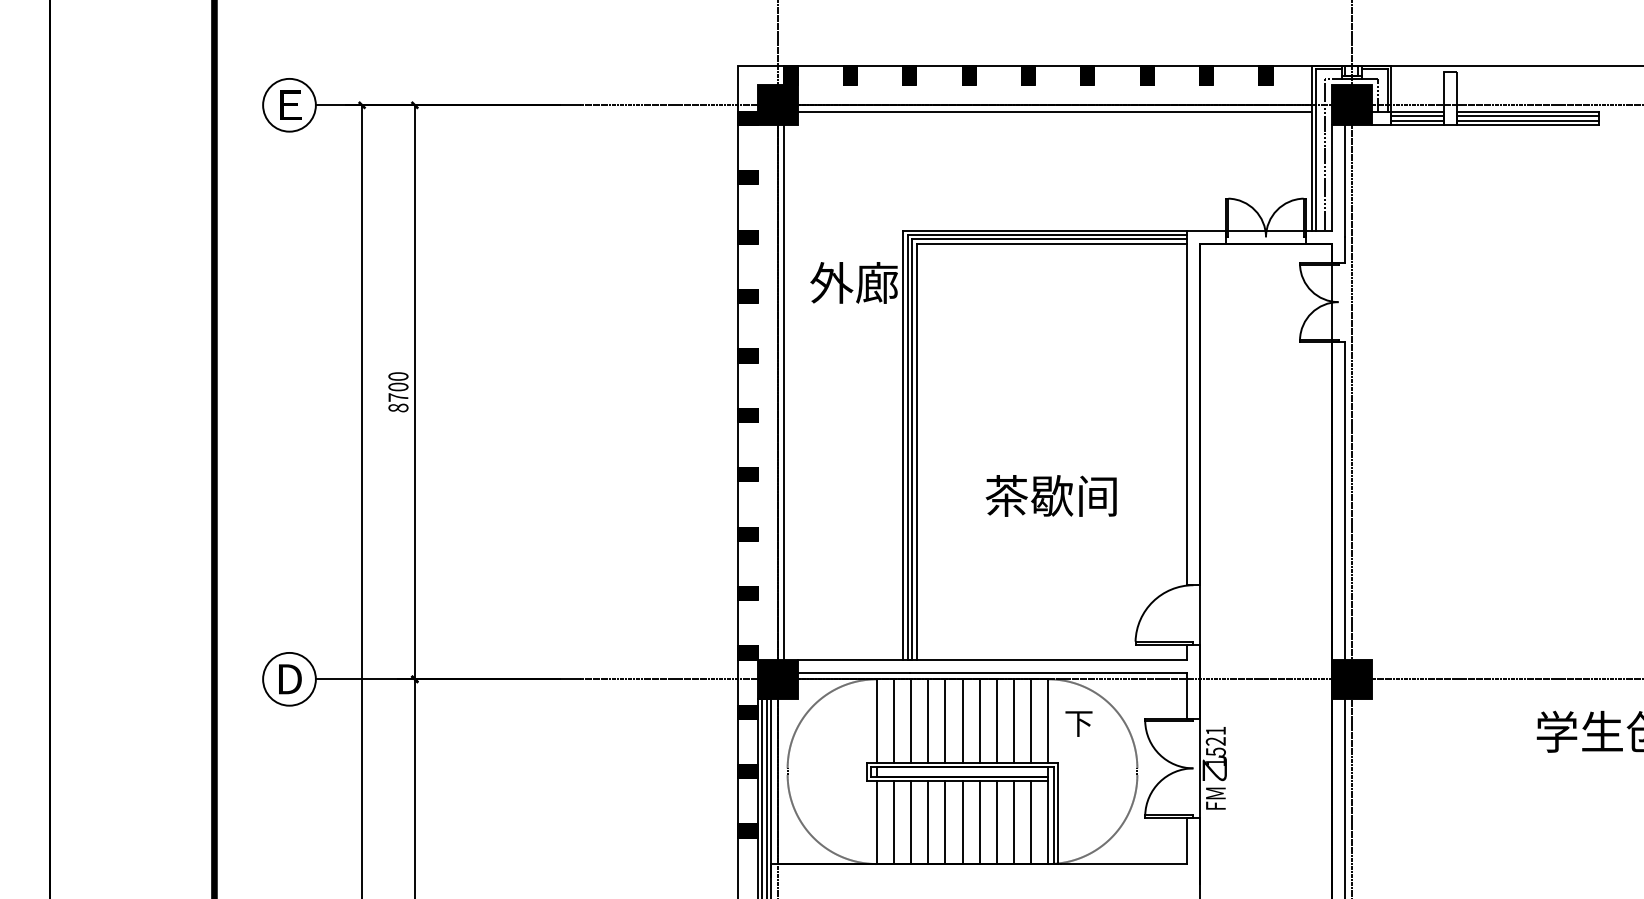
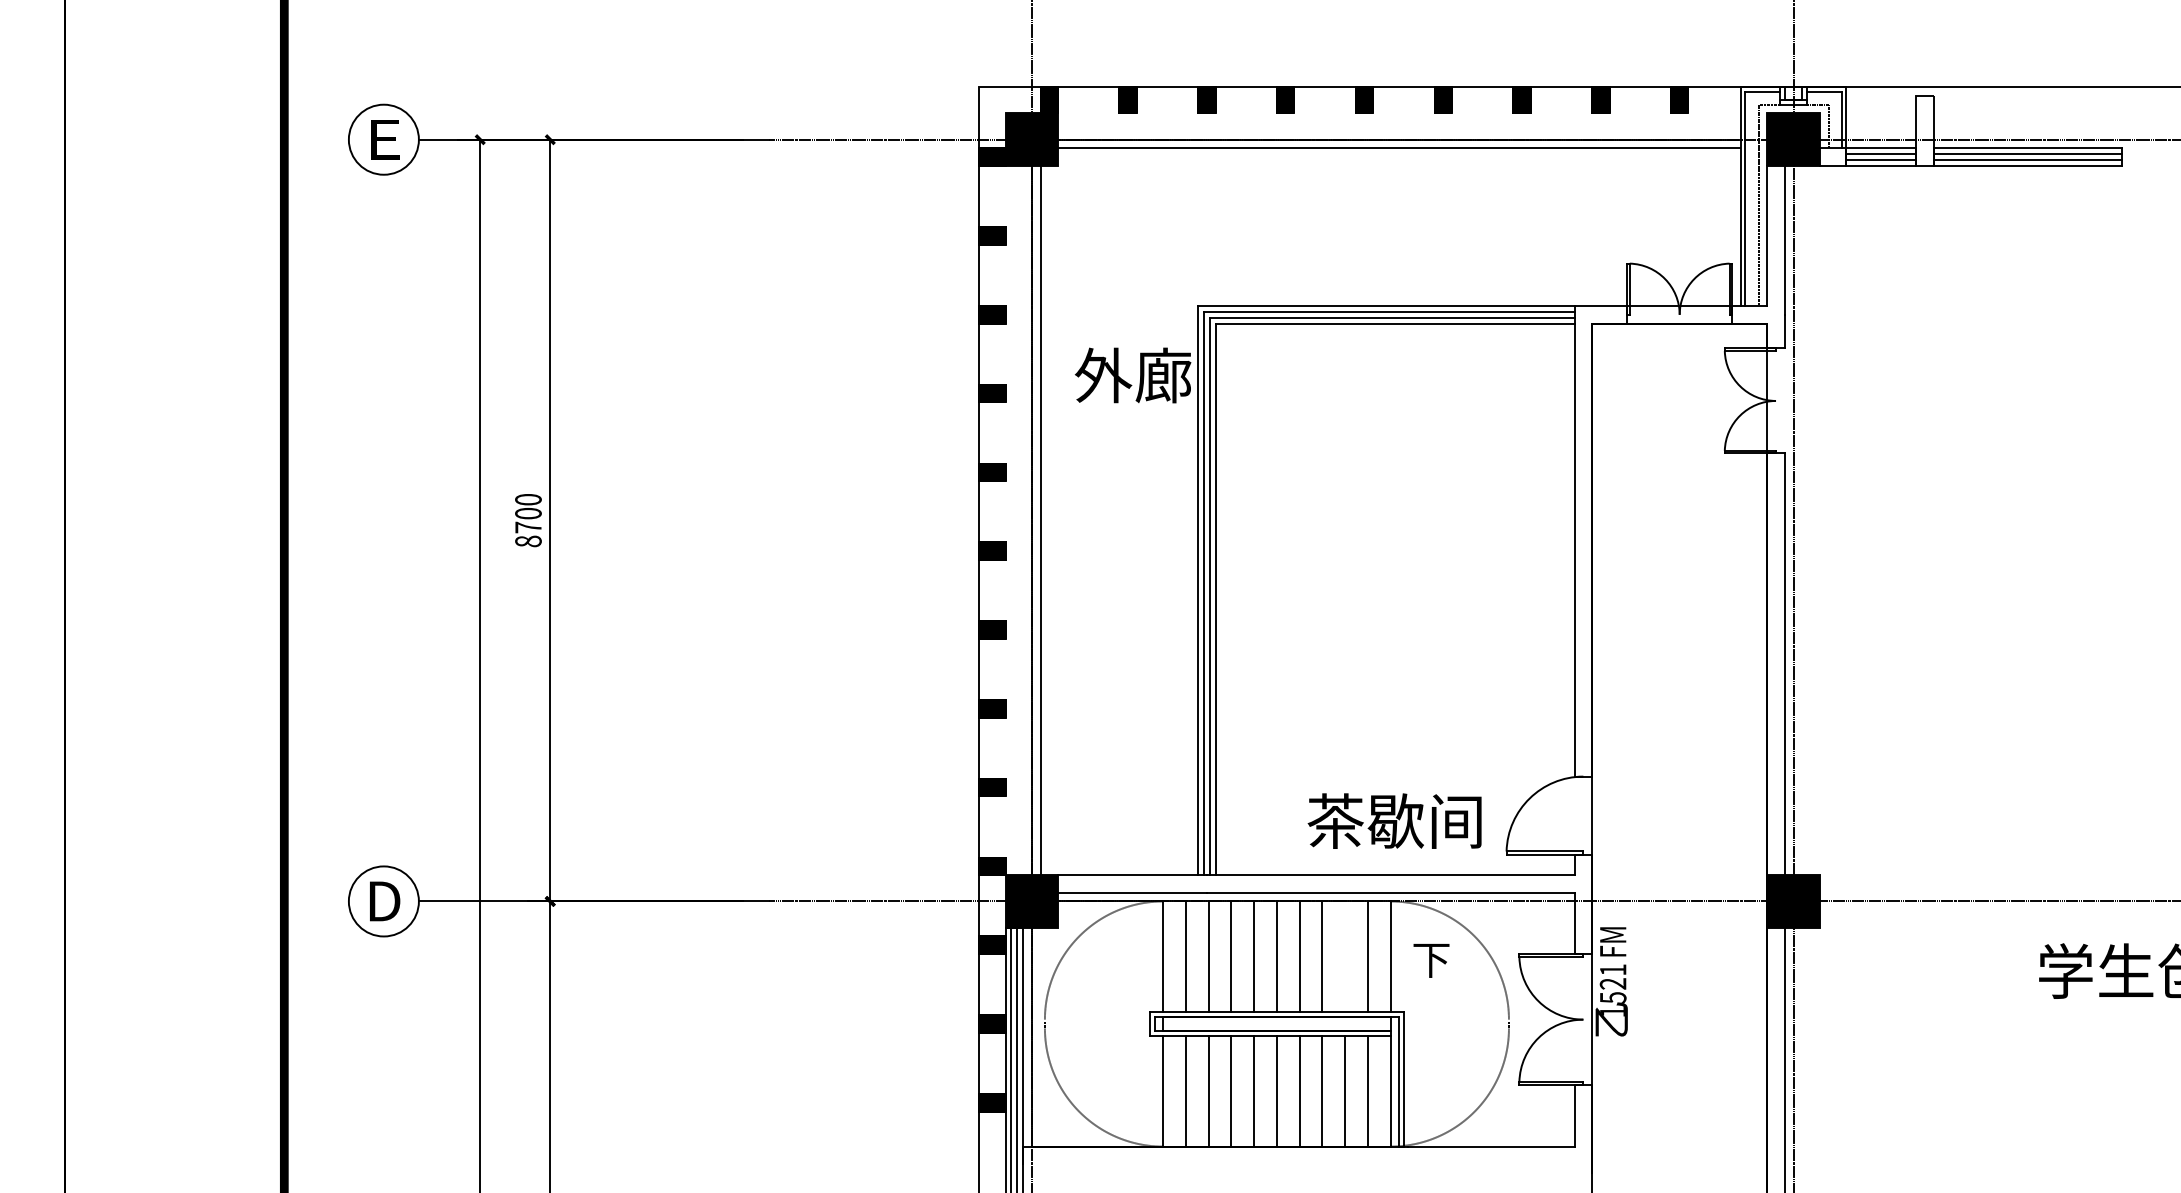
text: (1051, 495) -> (1394, 820), moved
line: (1014, 720) -> (1345, 956), removed
text: (1216, 798) -> (1613, 941), moved

